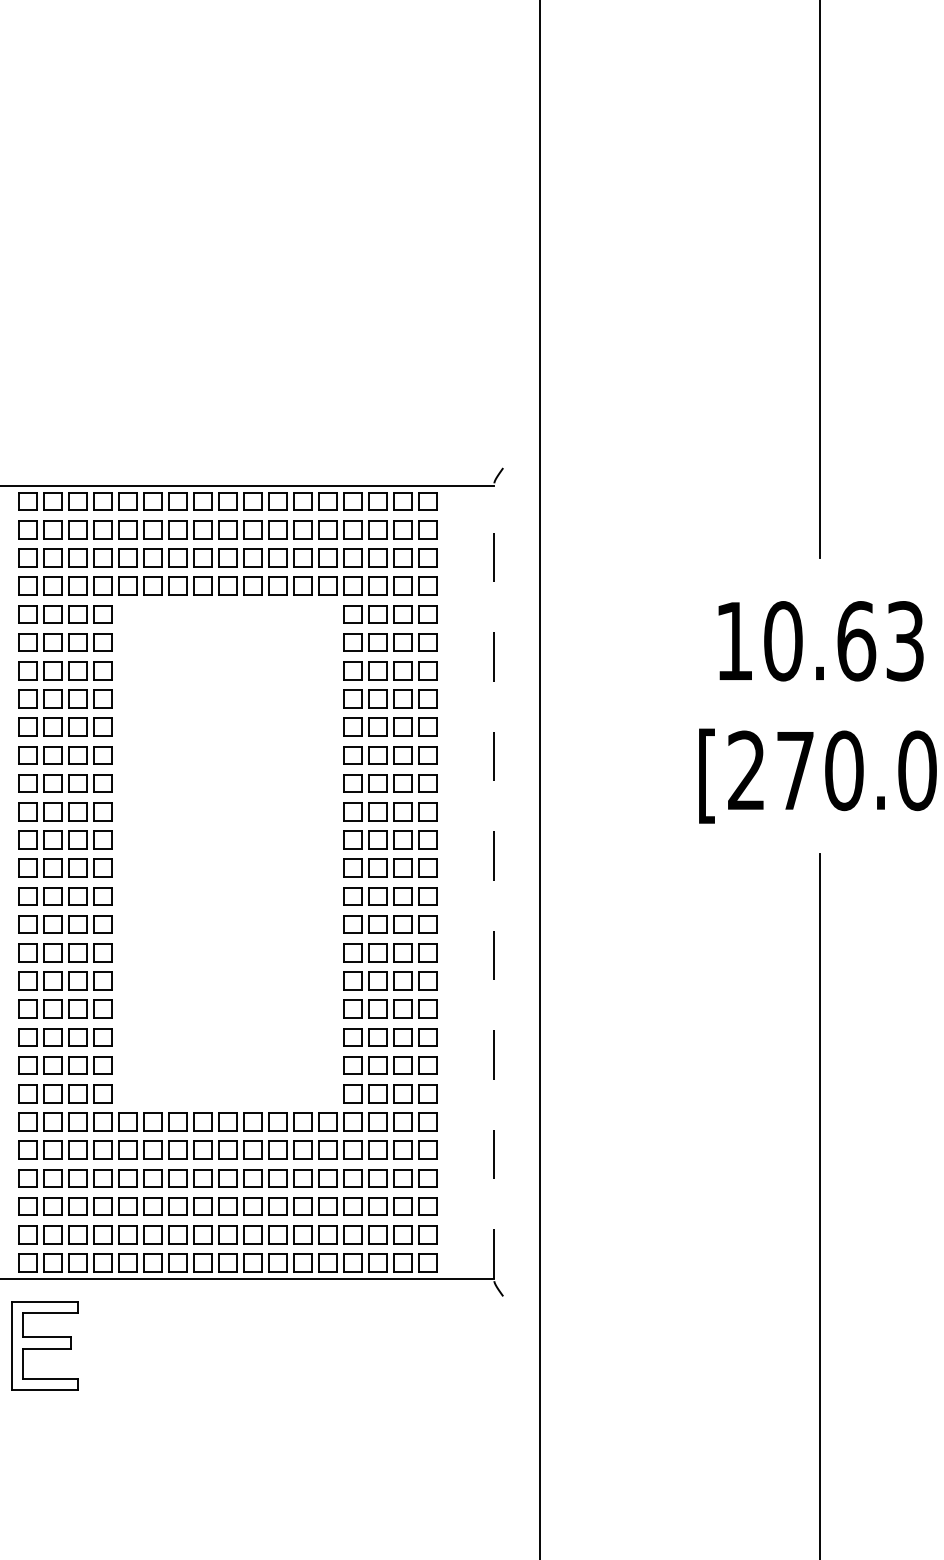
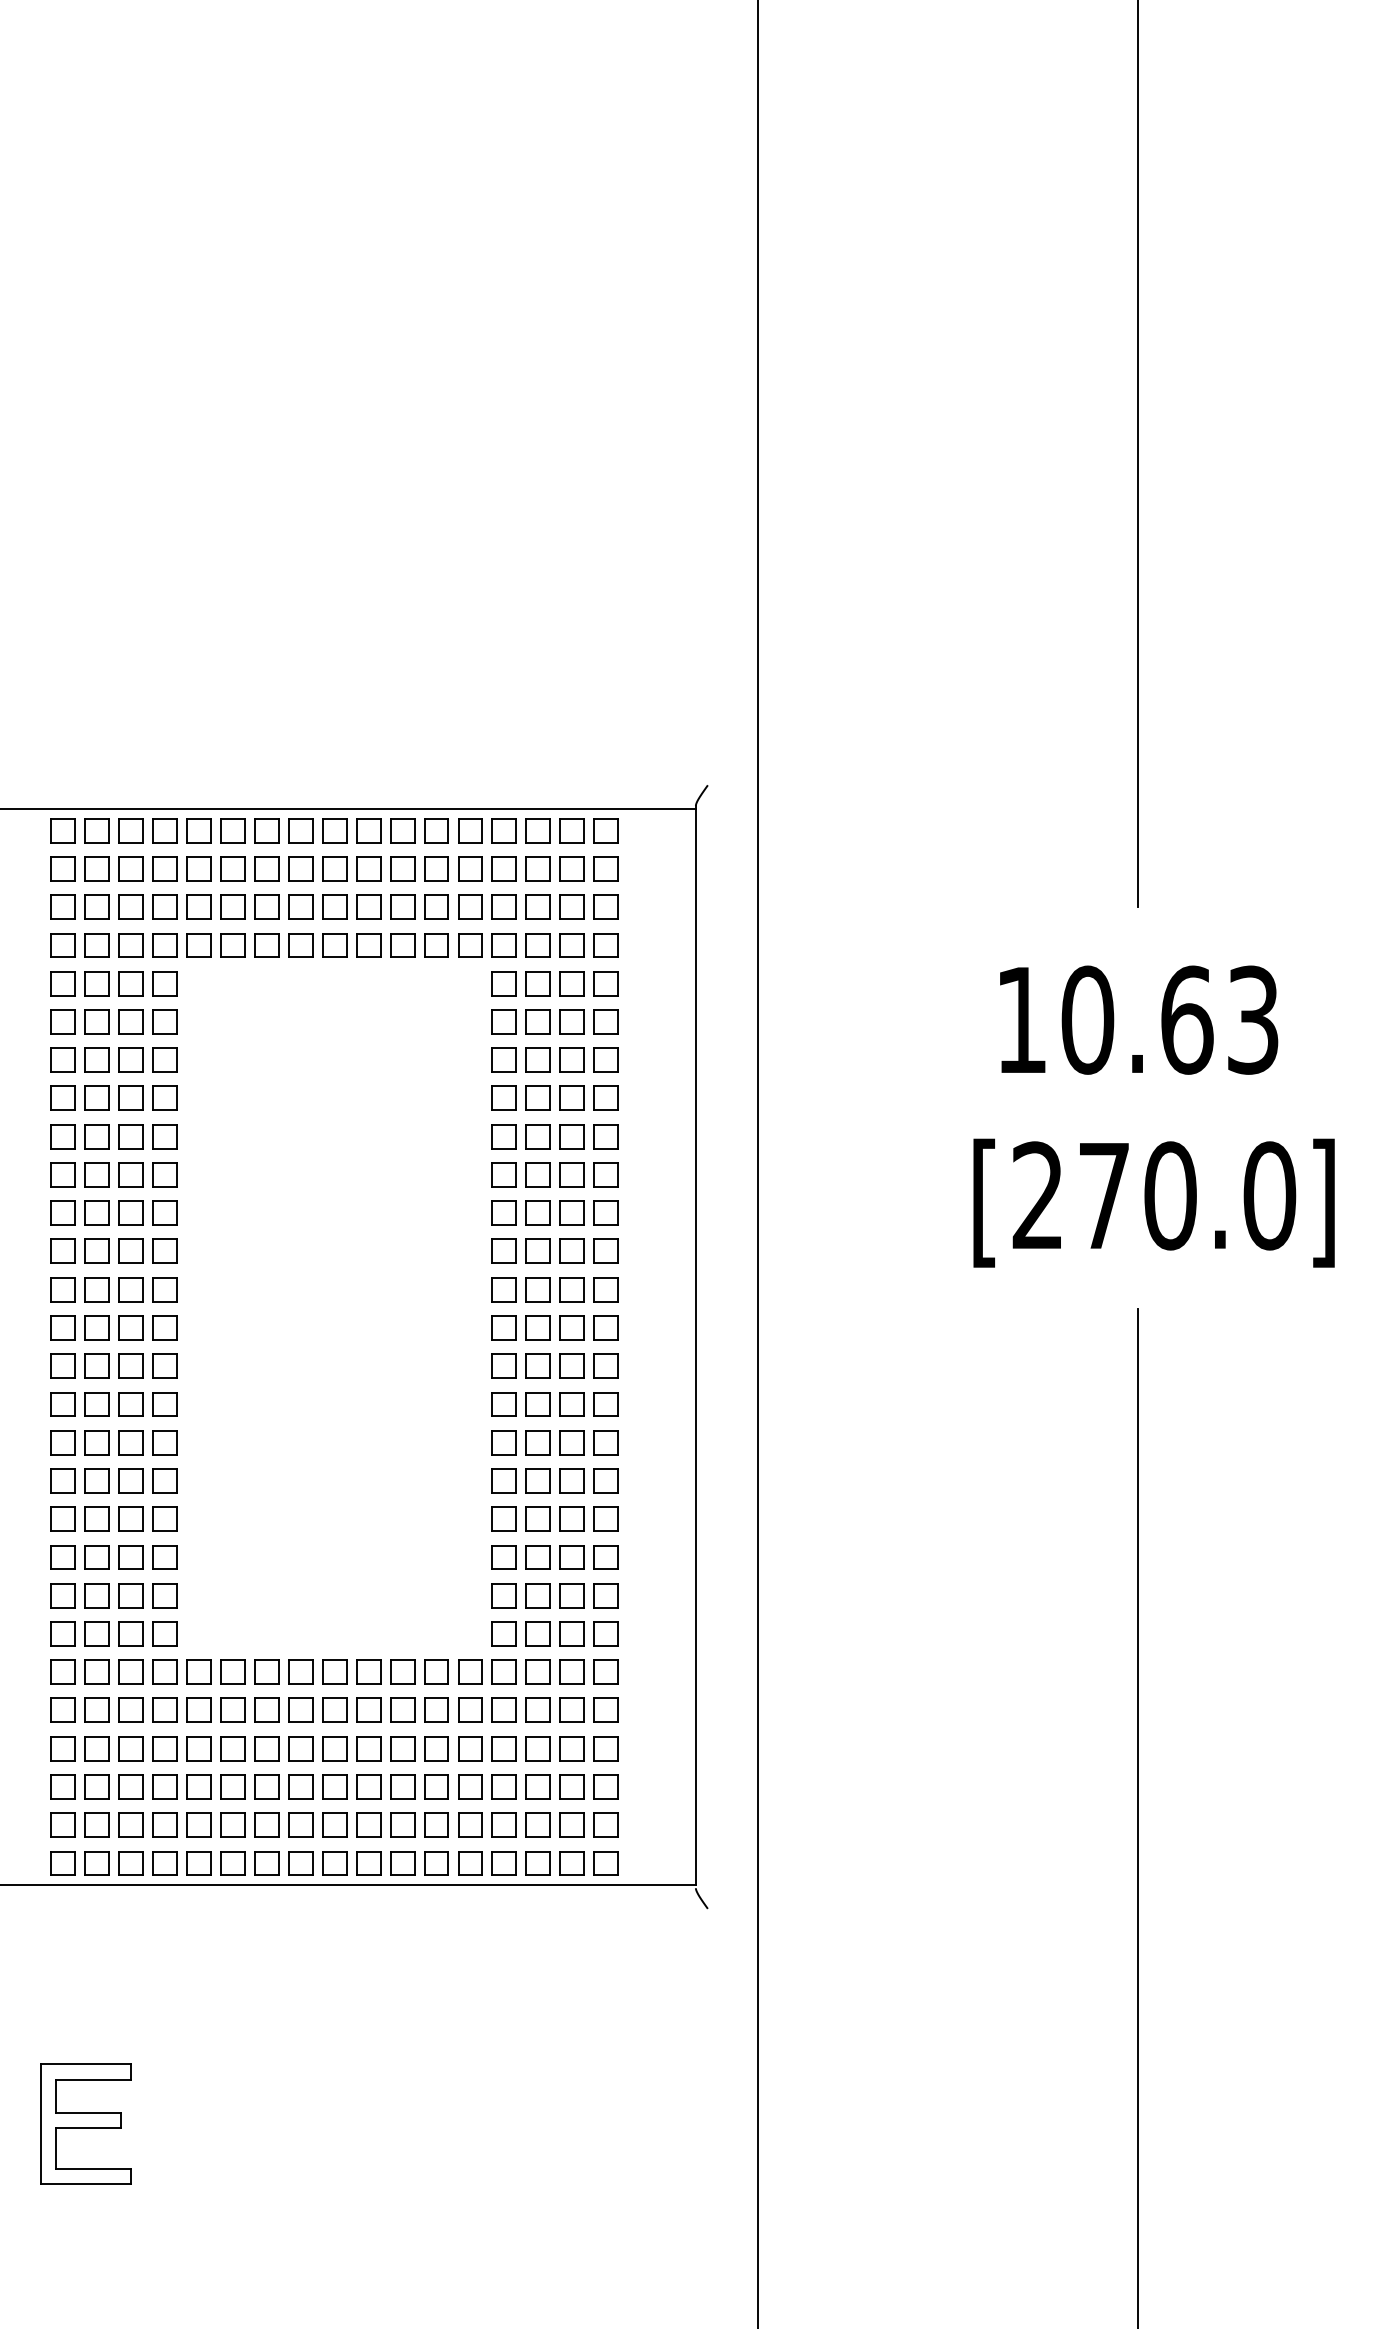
line: (494, 880) -> (695, 1344), dashed -> solid
part: (44, 1345) -> (85, 2123), moved

